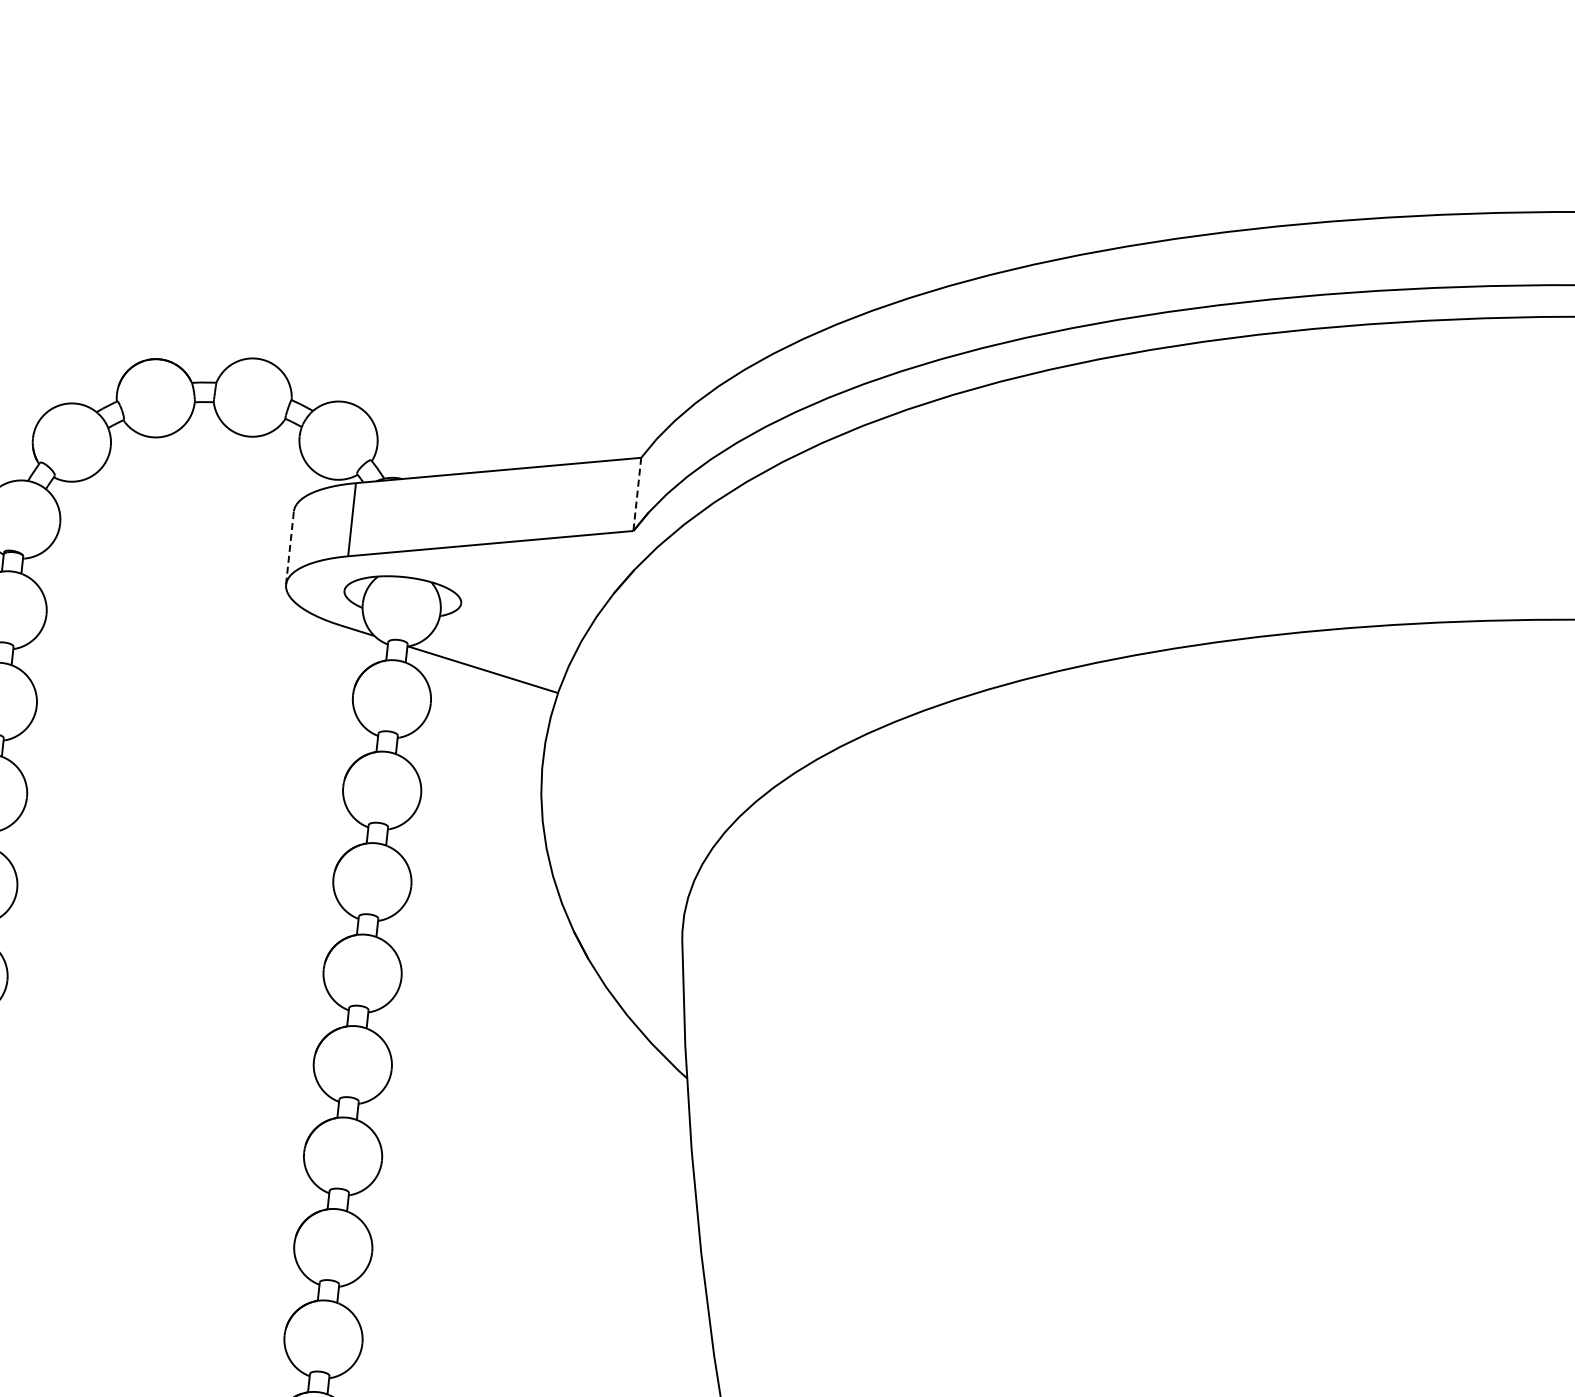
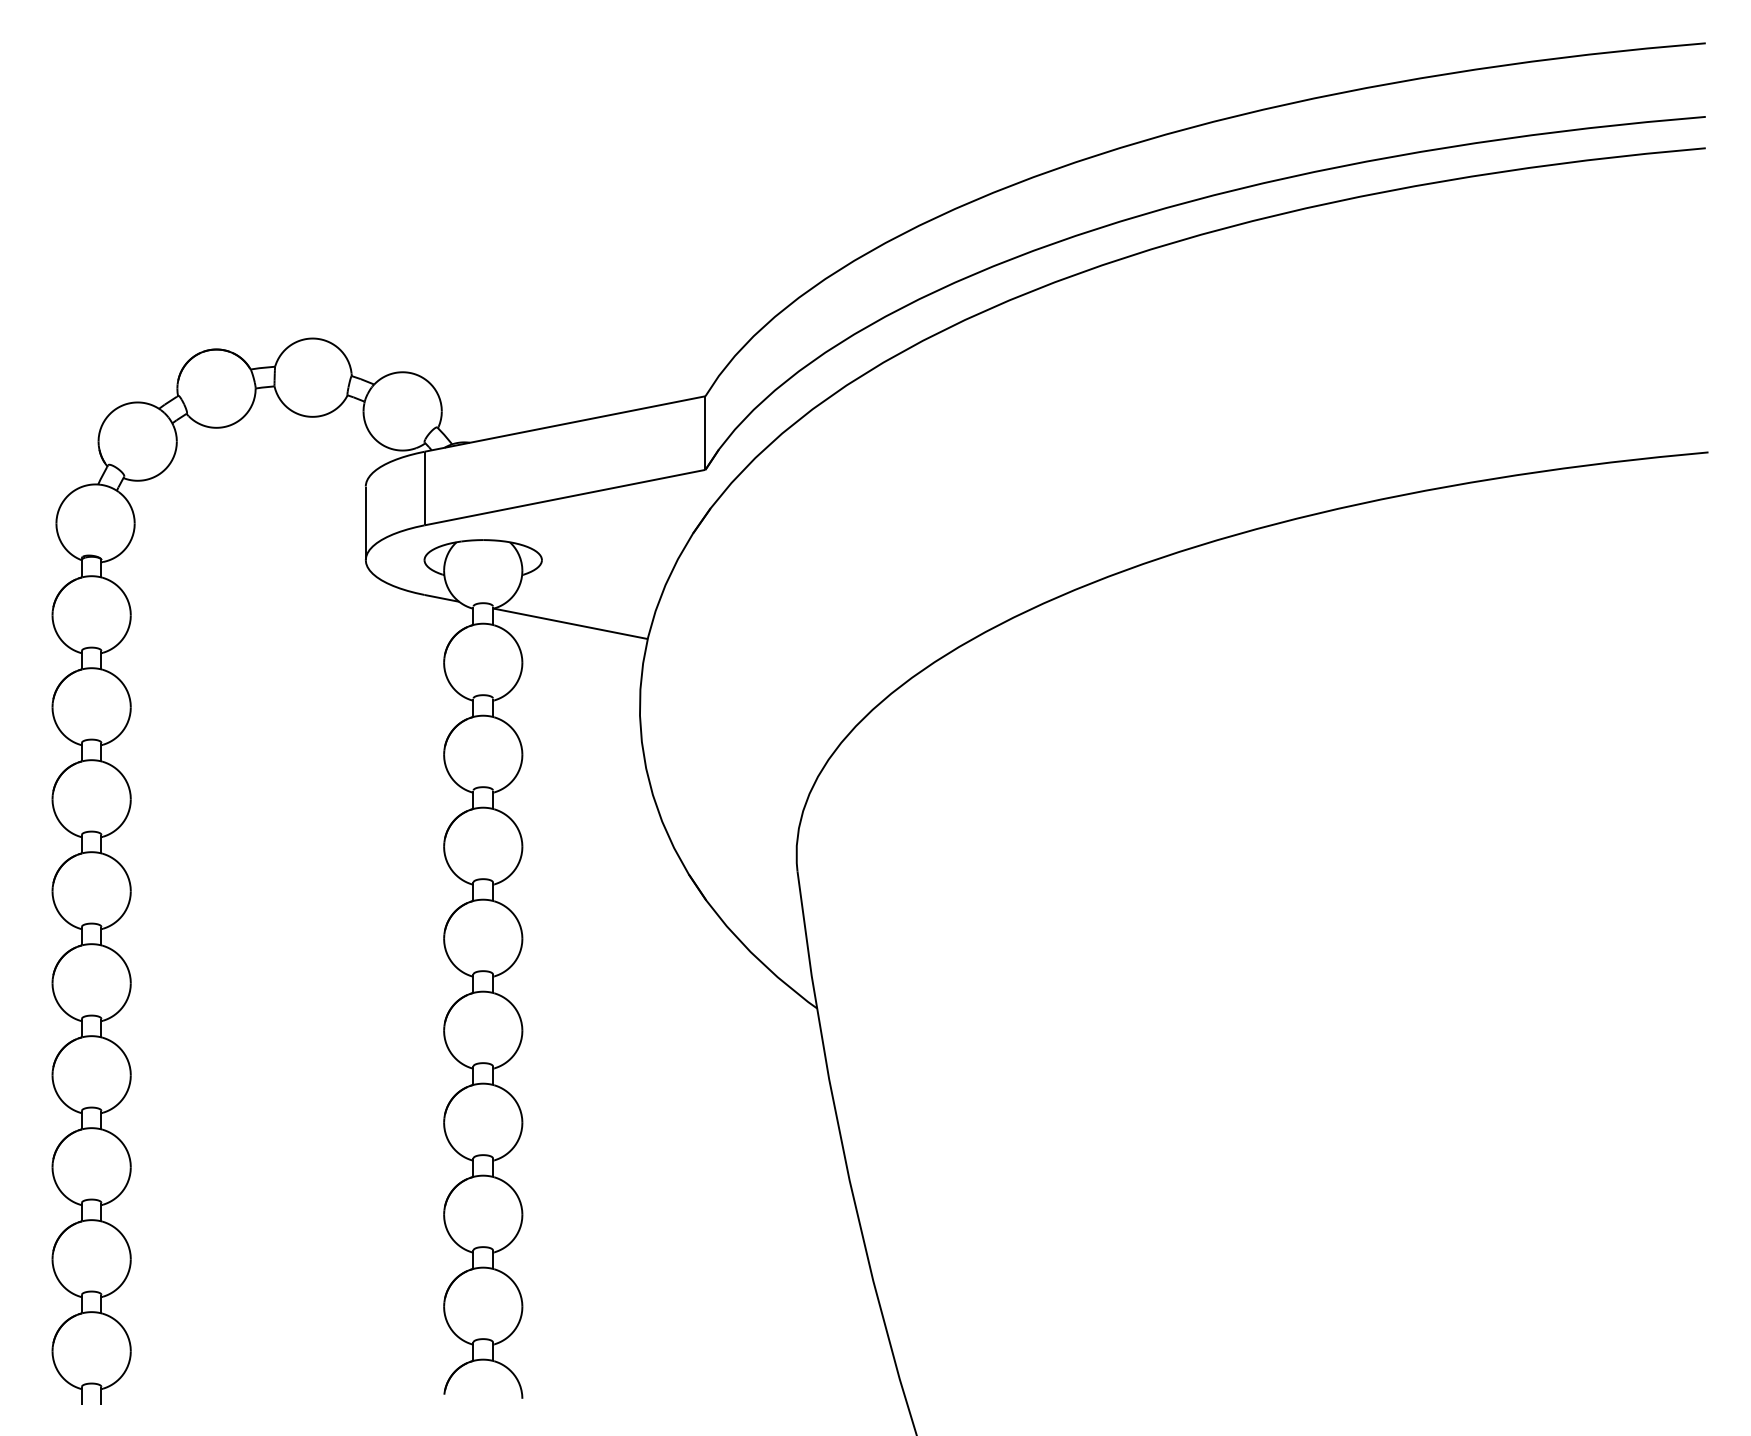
line: (637, 494) -> (705, 433), dashed -> solid
line: (289, 548) -> (365, 523), dashed -> solid

